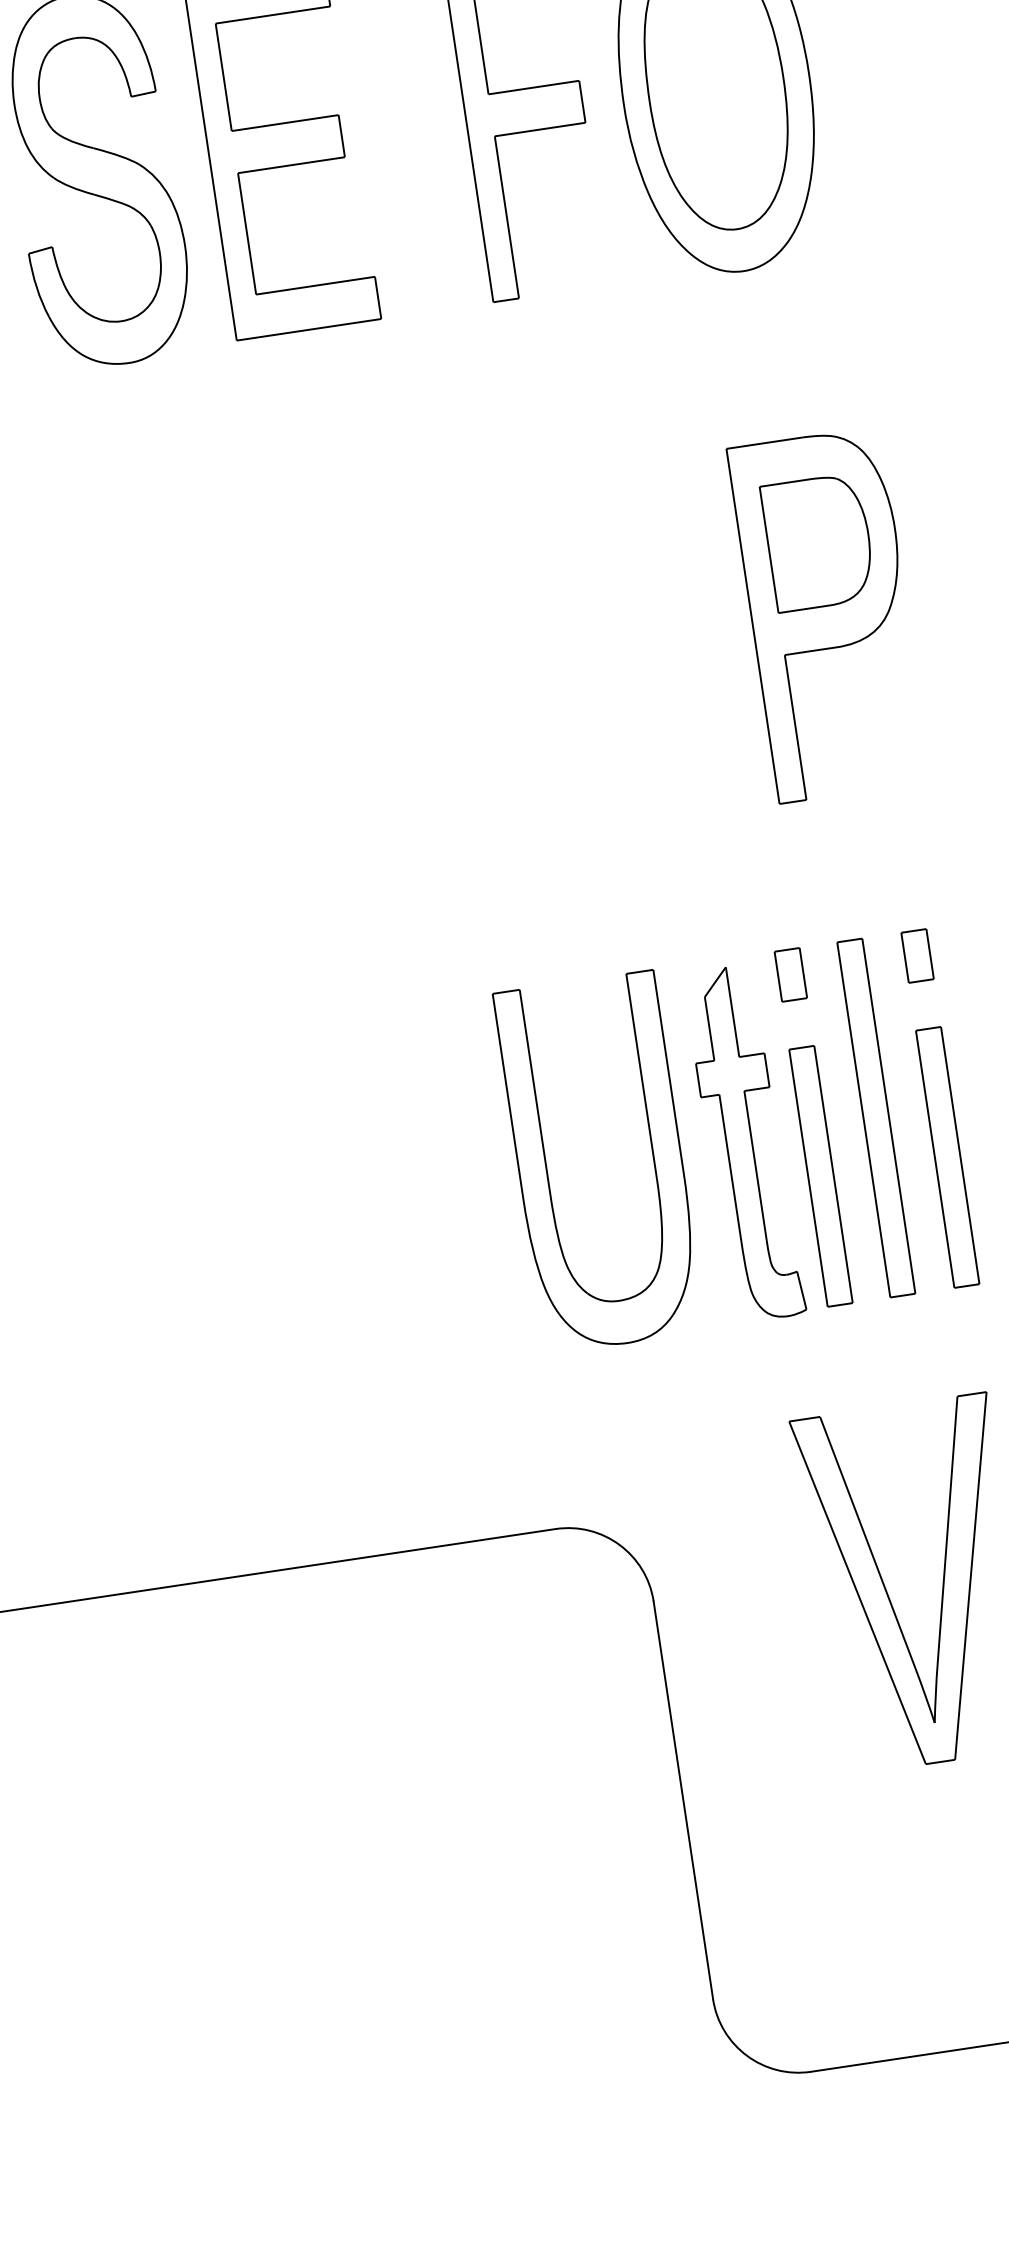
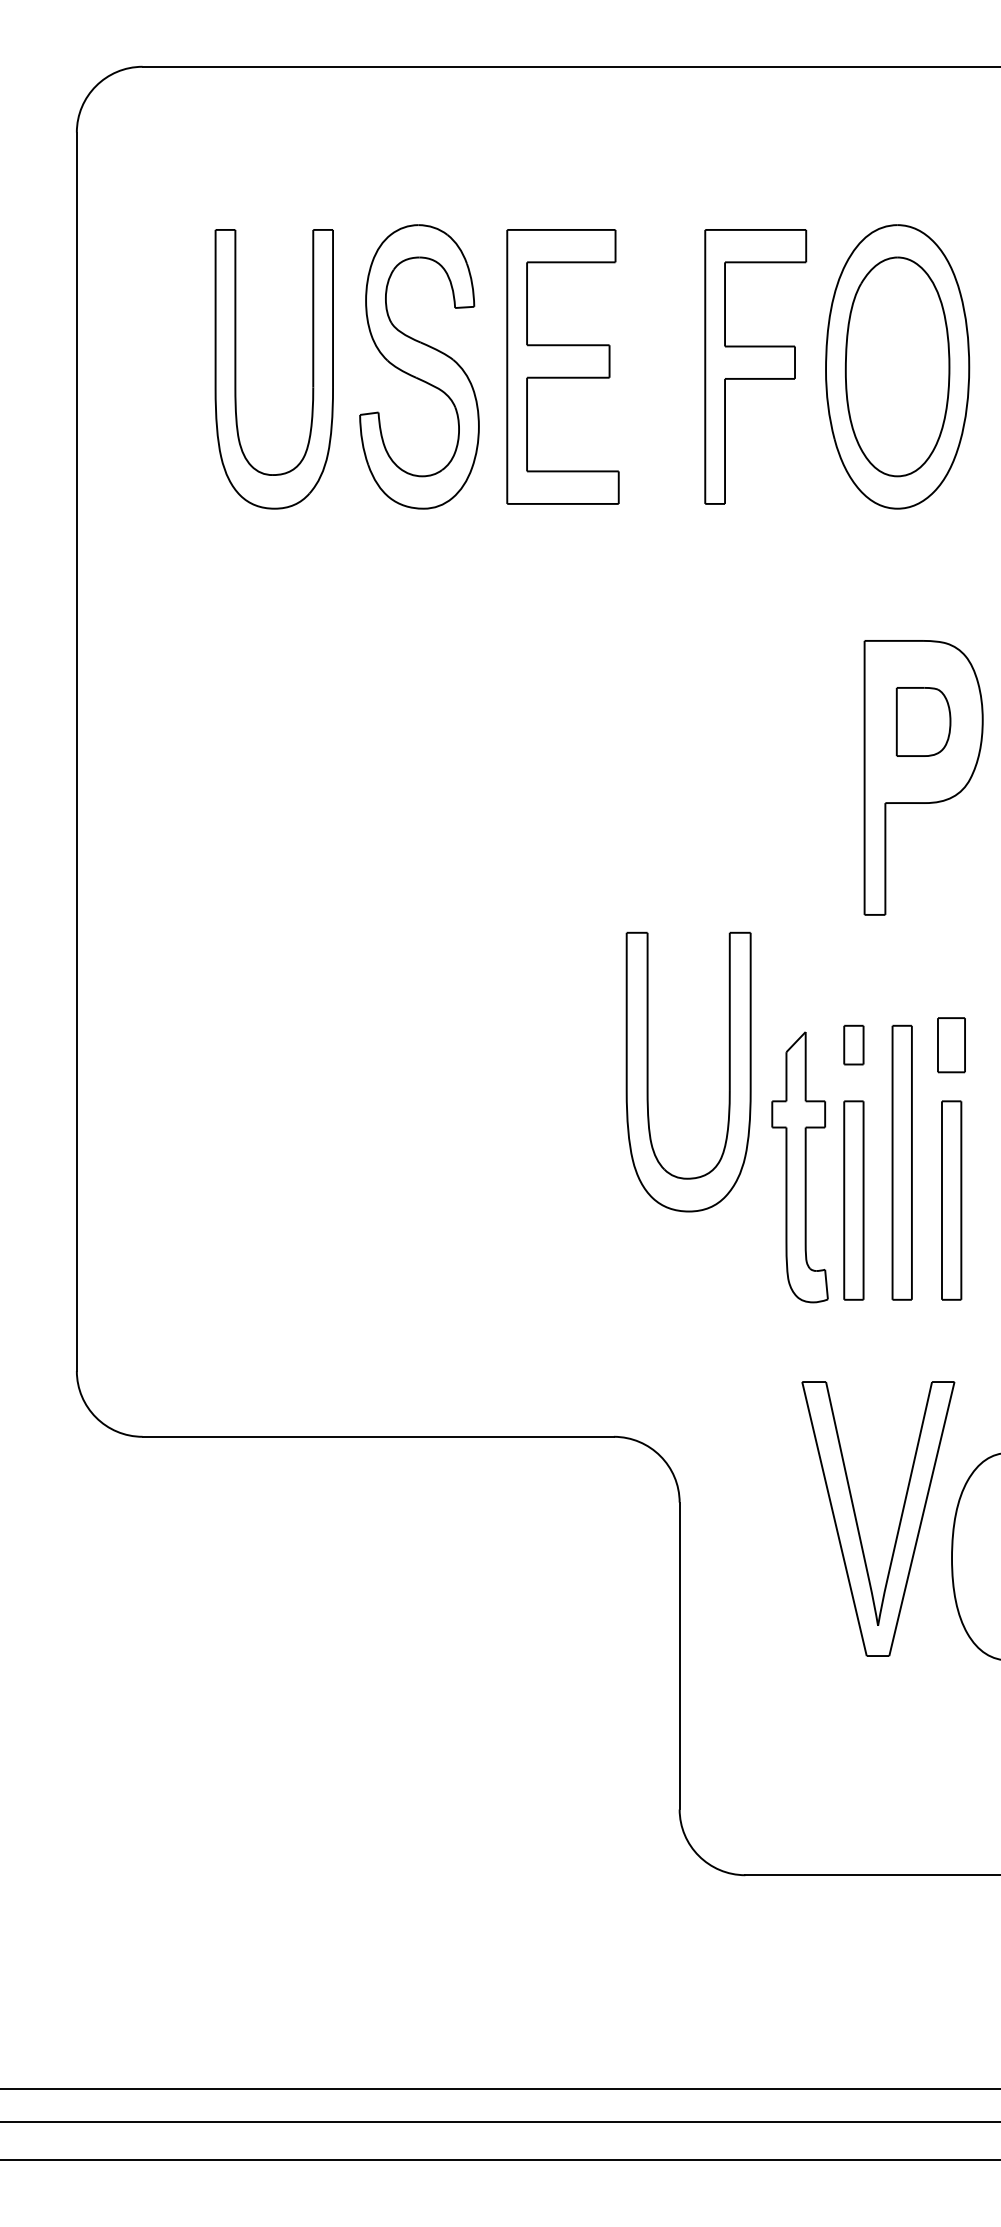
part: (818, 541) -> (923, 721), size x0.7
part: (917, 955) -> (951, 1044), size x1.4
part: (547, 1169) -> (648, 1071), moved

